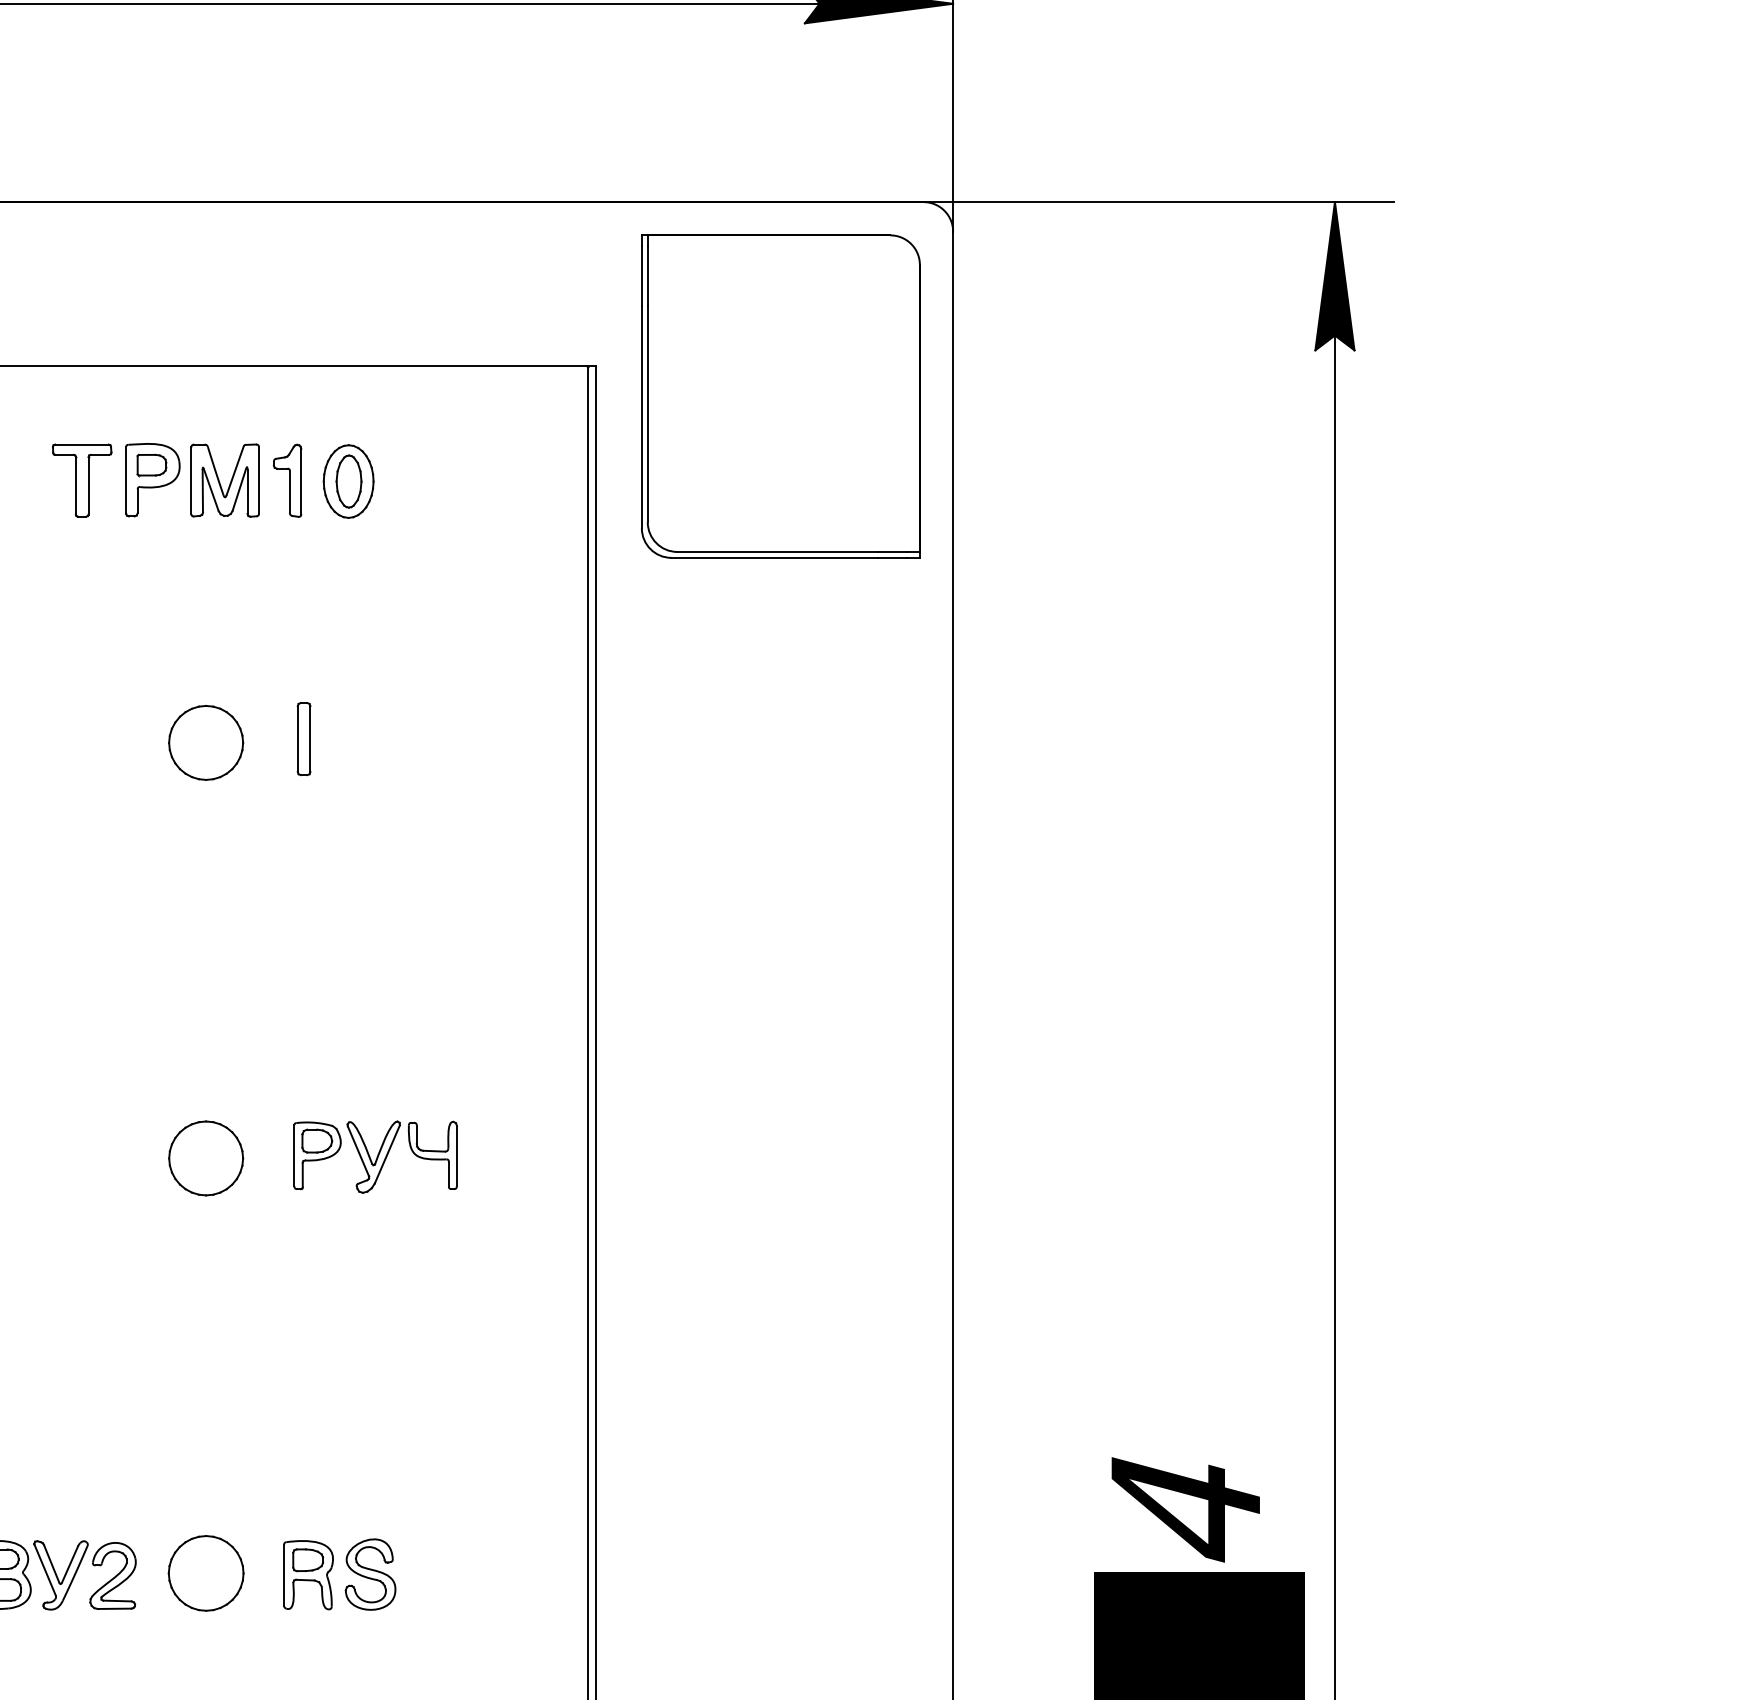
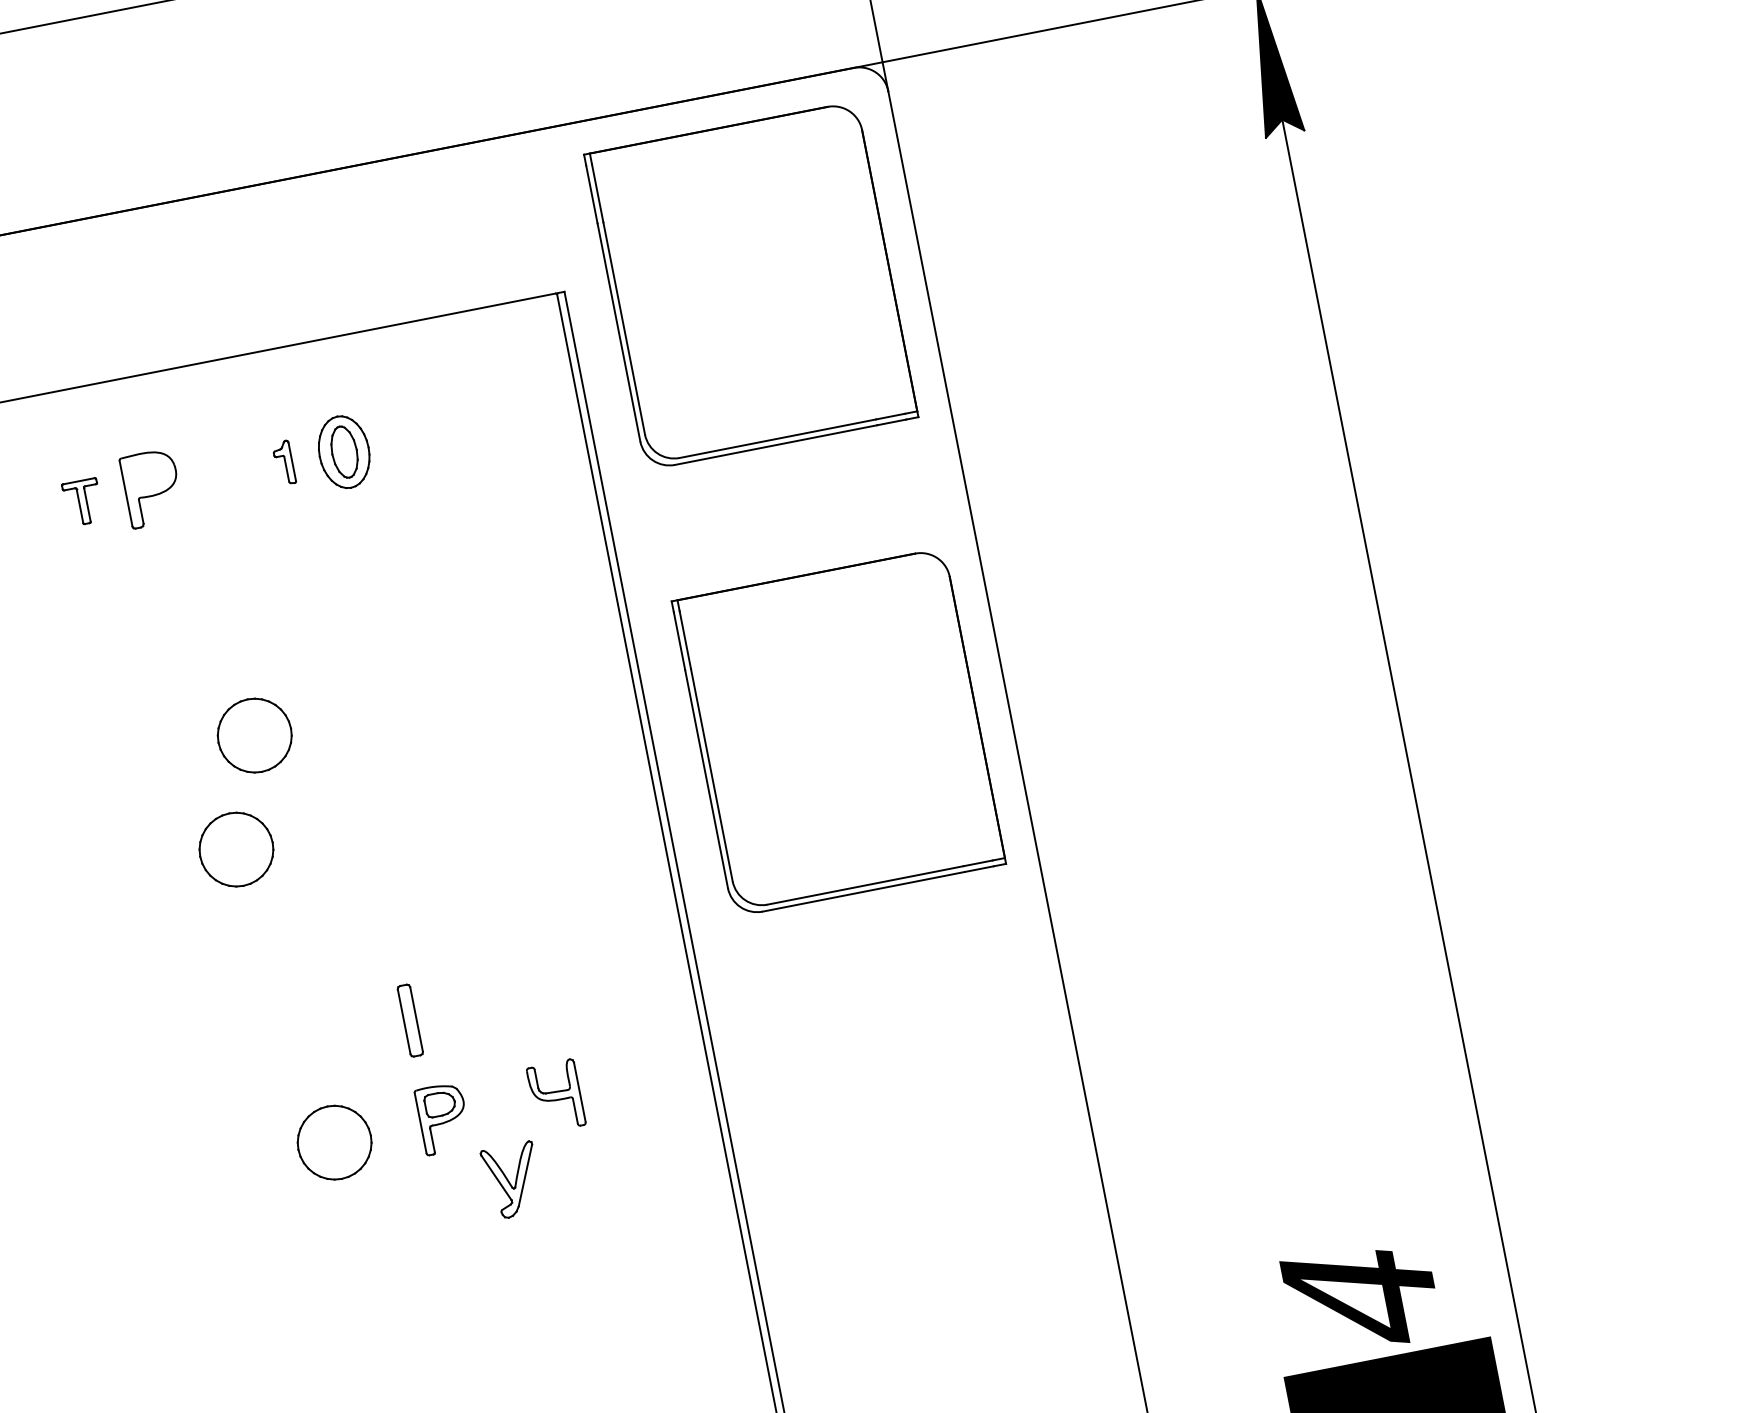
part: (151, 465) -> (147, 474), removed
part: (82, 480) -> (83, 502), size x0.6
part: (224, 480) -> (222, 475), removed
part: (287, 480) -> (284, 462), size x0.6
part: (303, 739) -> (409, 1021), moved
part: (166, 851) -> (236, 849), added
part: (780, 852) -> (838, 732), added
part: (373, 1156) -> (512, 1180), moved

